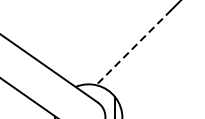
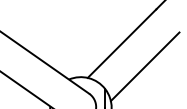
line: (133, 48) -> (121, 44), dashed -> solid
line: (158, 72) -> (144, 66), added

